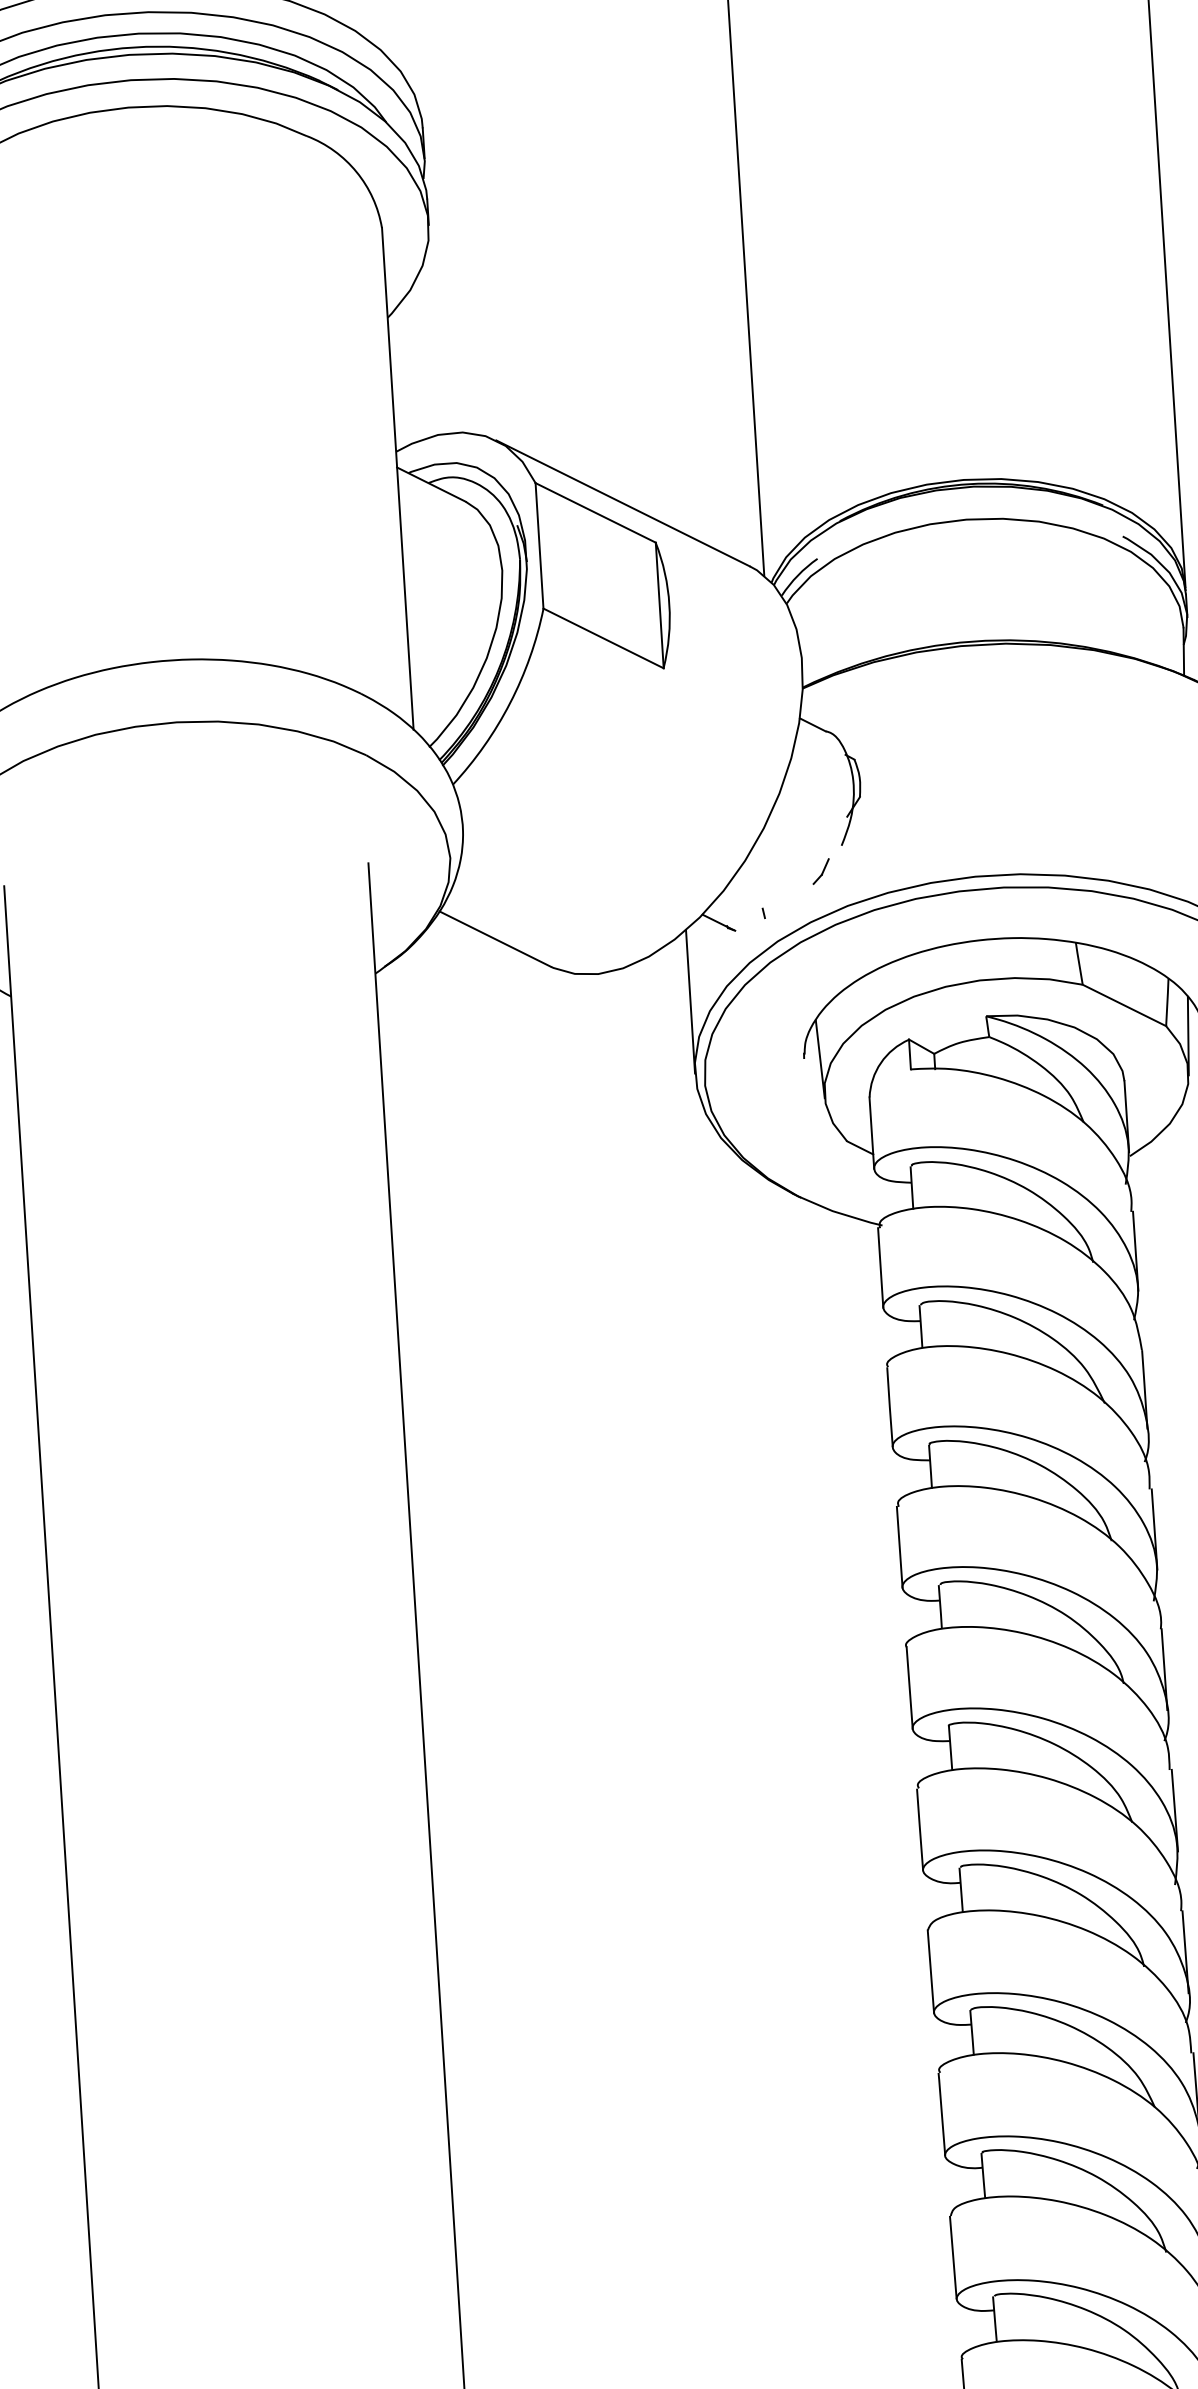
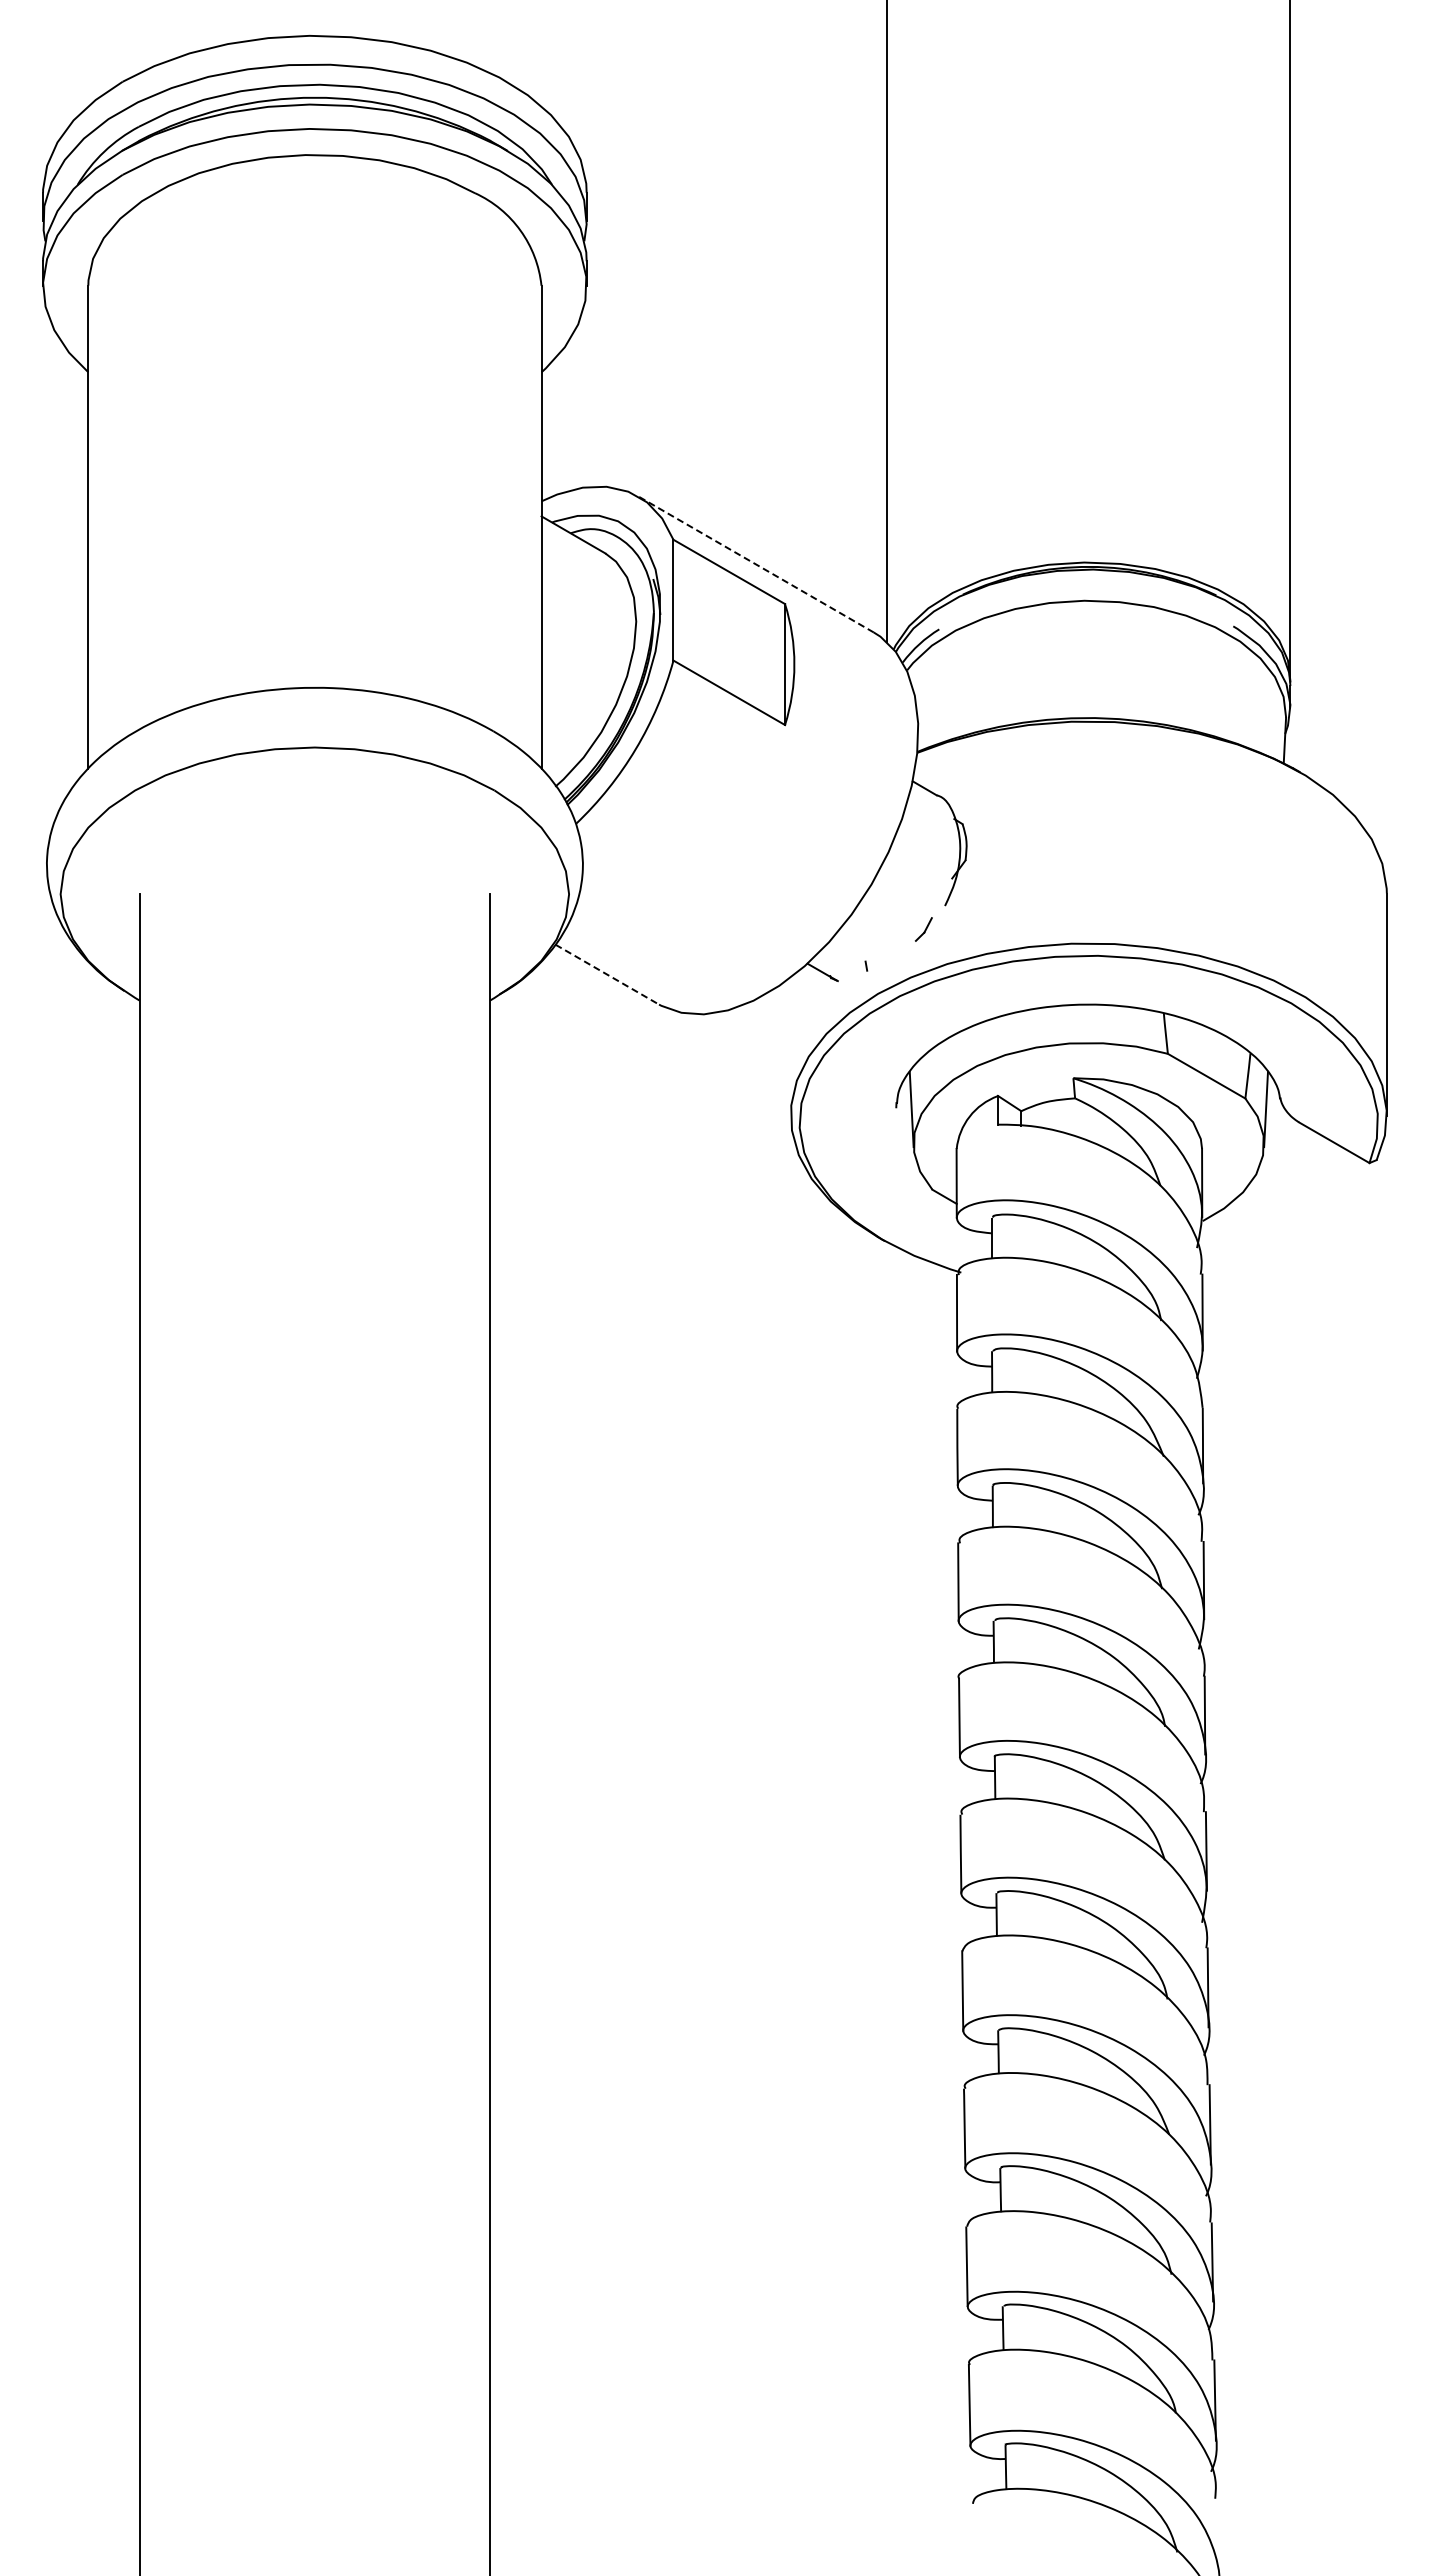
line: (623, 503) -> (756, 564), solid -> dashed
line: (495, 938) -> (607, 974), solid -> dashed
line: (690, 1001) -> (790, 1046), removed

